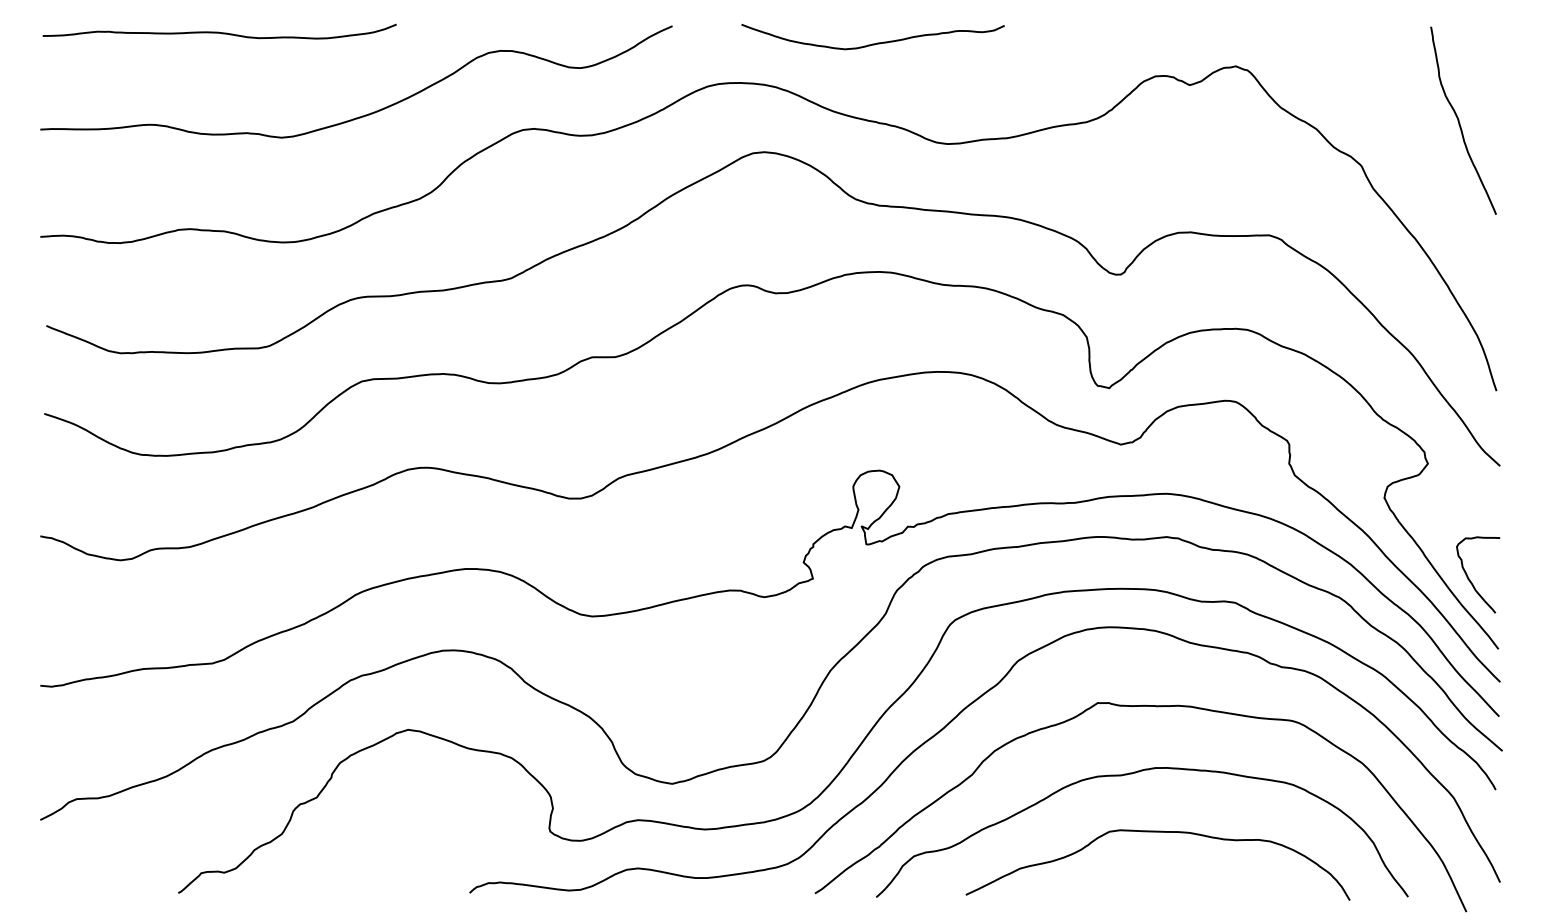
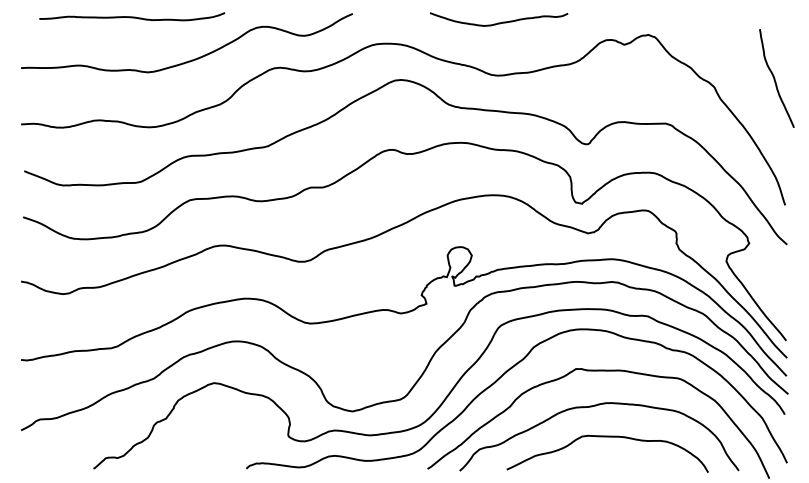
curve: (220, 31) -> (132, 16), moved
curve: (871, 42) -> (498, 22), moved
curve: (1460, 120) -> (775, 78), moved
curve: (1472, 580) -> (772, 304), removed

